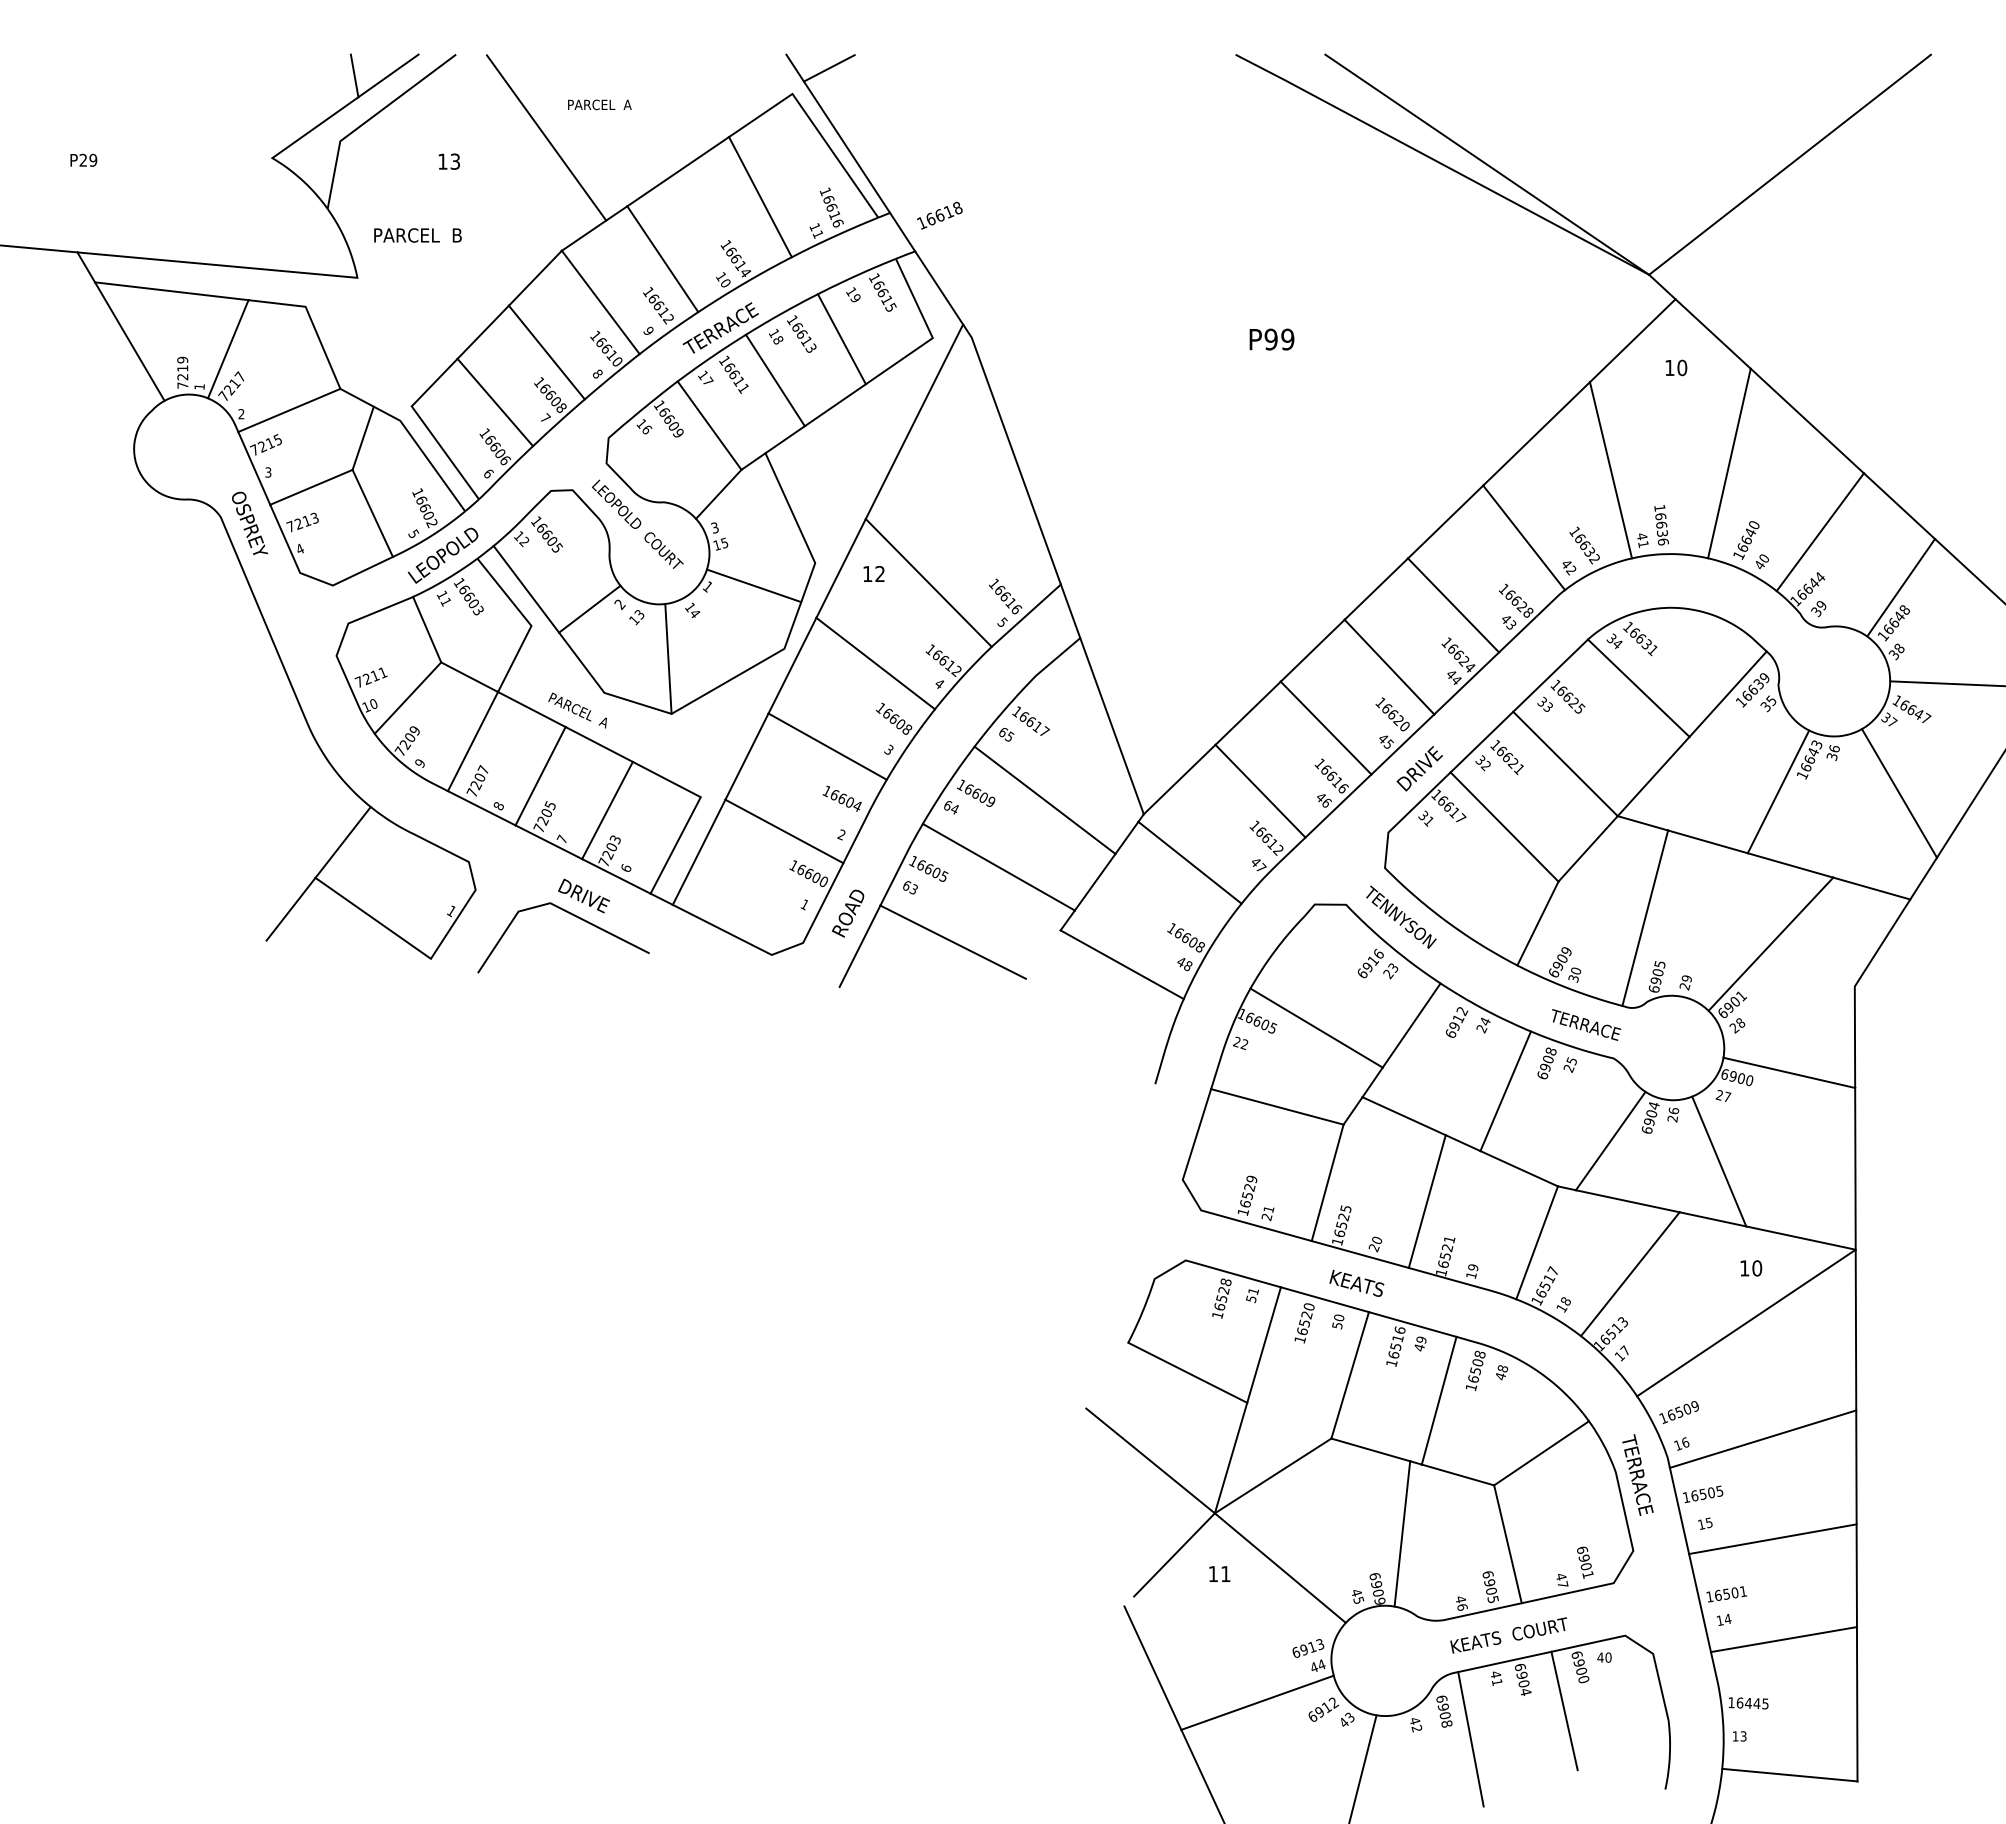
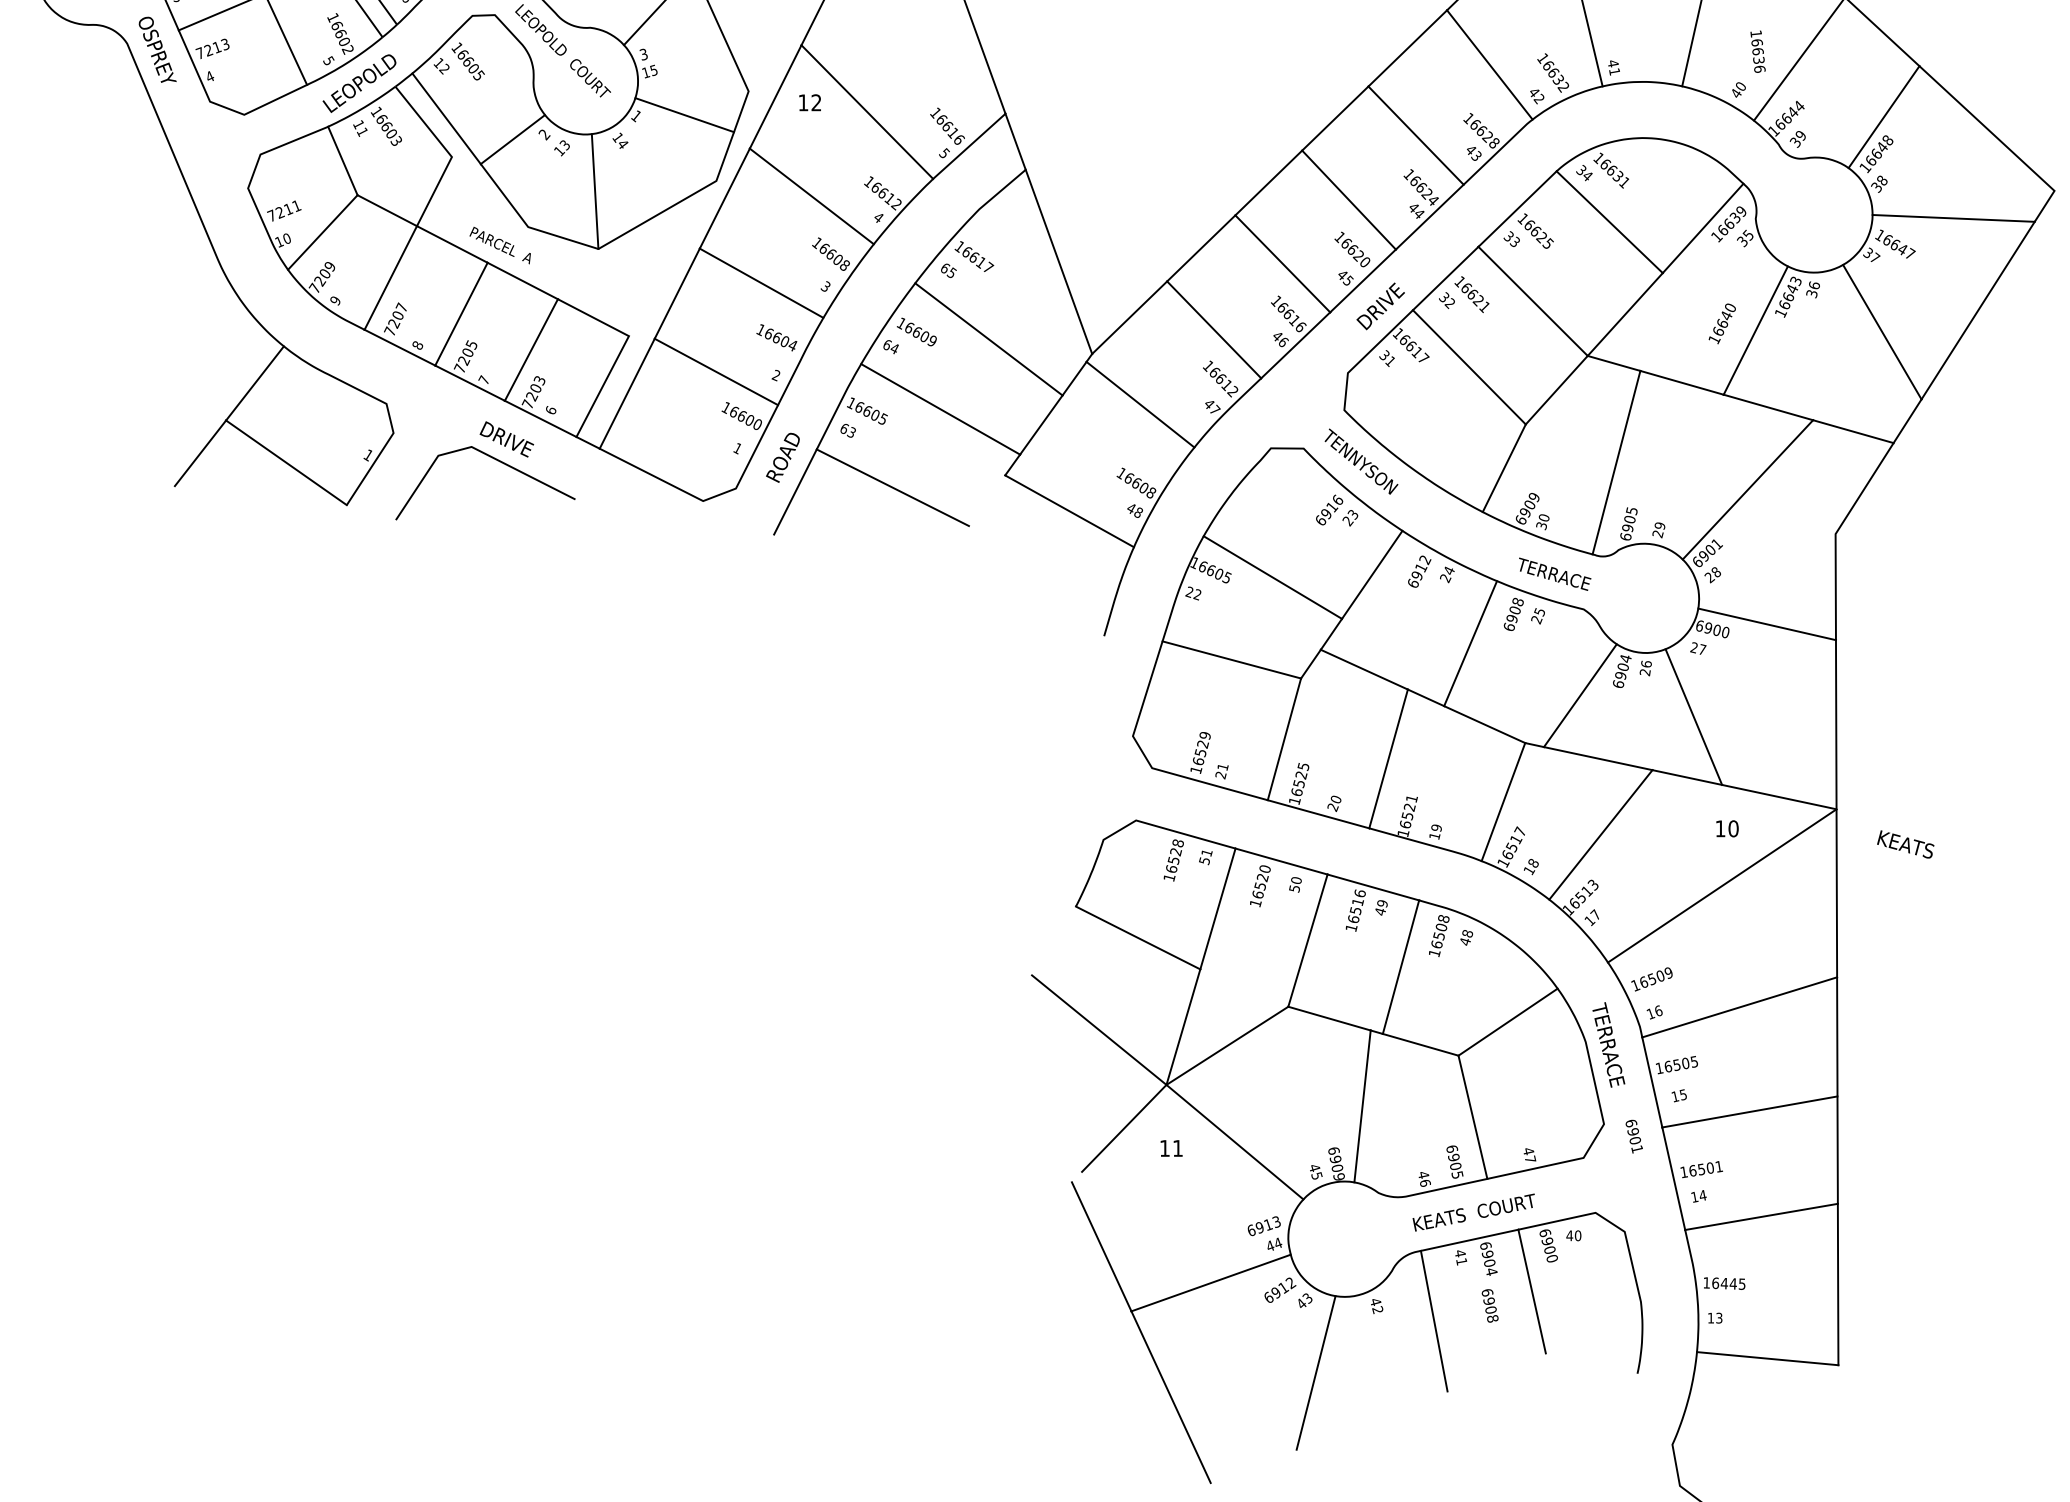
text: (1661, 525) -> (1757, 52), moved
text: (1746, 540) -> (1722, 323), moved
text: (1356, 1282) -> (1905, 843), moved
text: (1585, 1562) -> (1634, 1136), moved
text: (1444, 1711) -> (1490, 1305), moved

